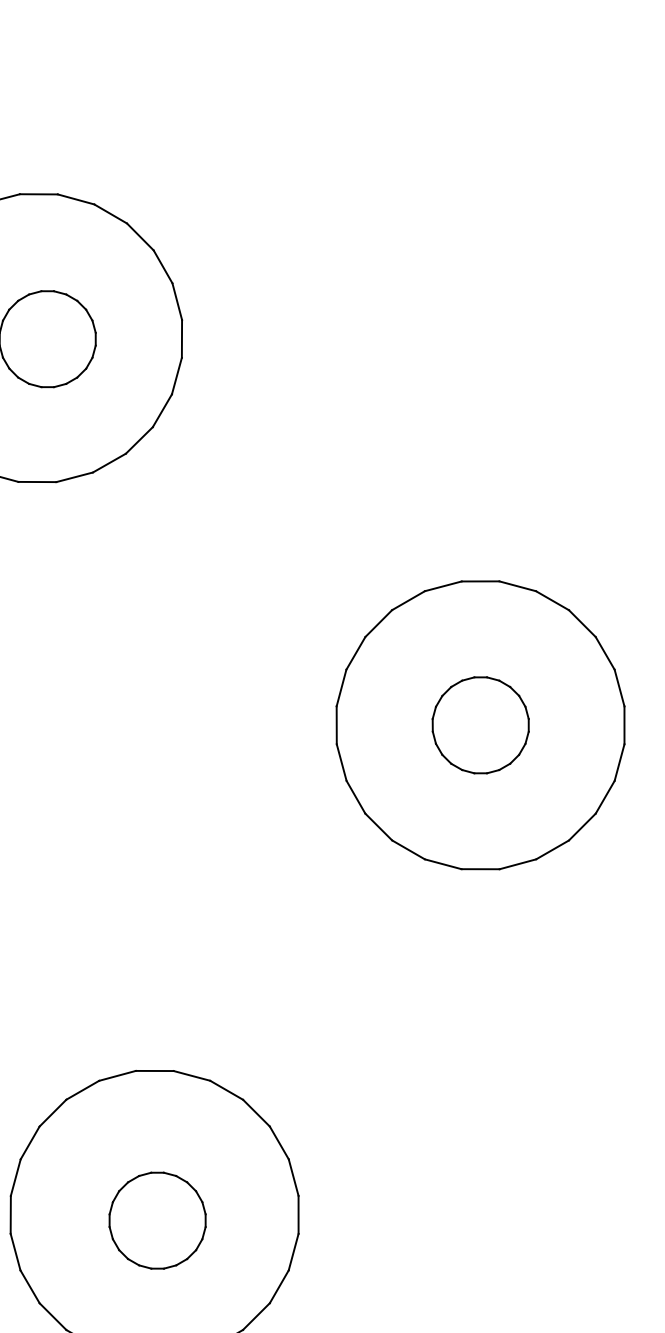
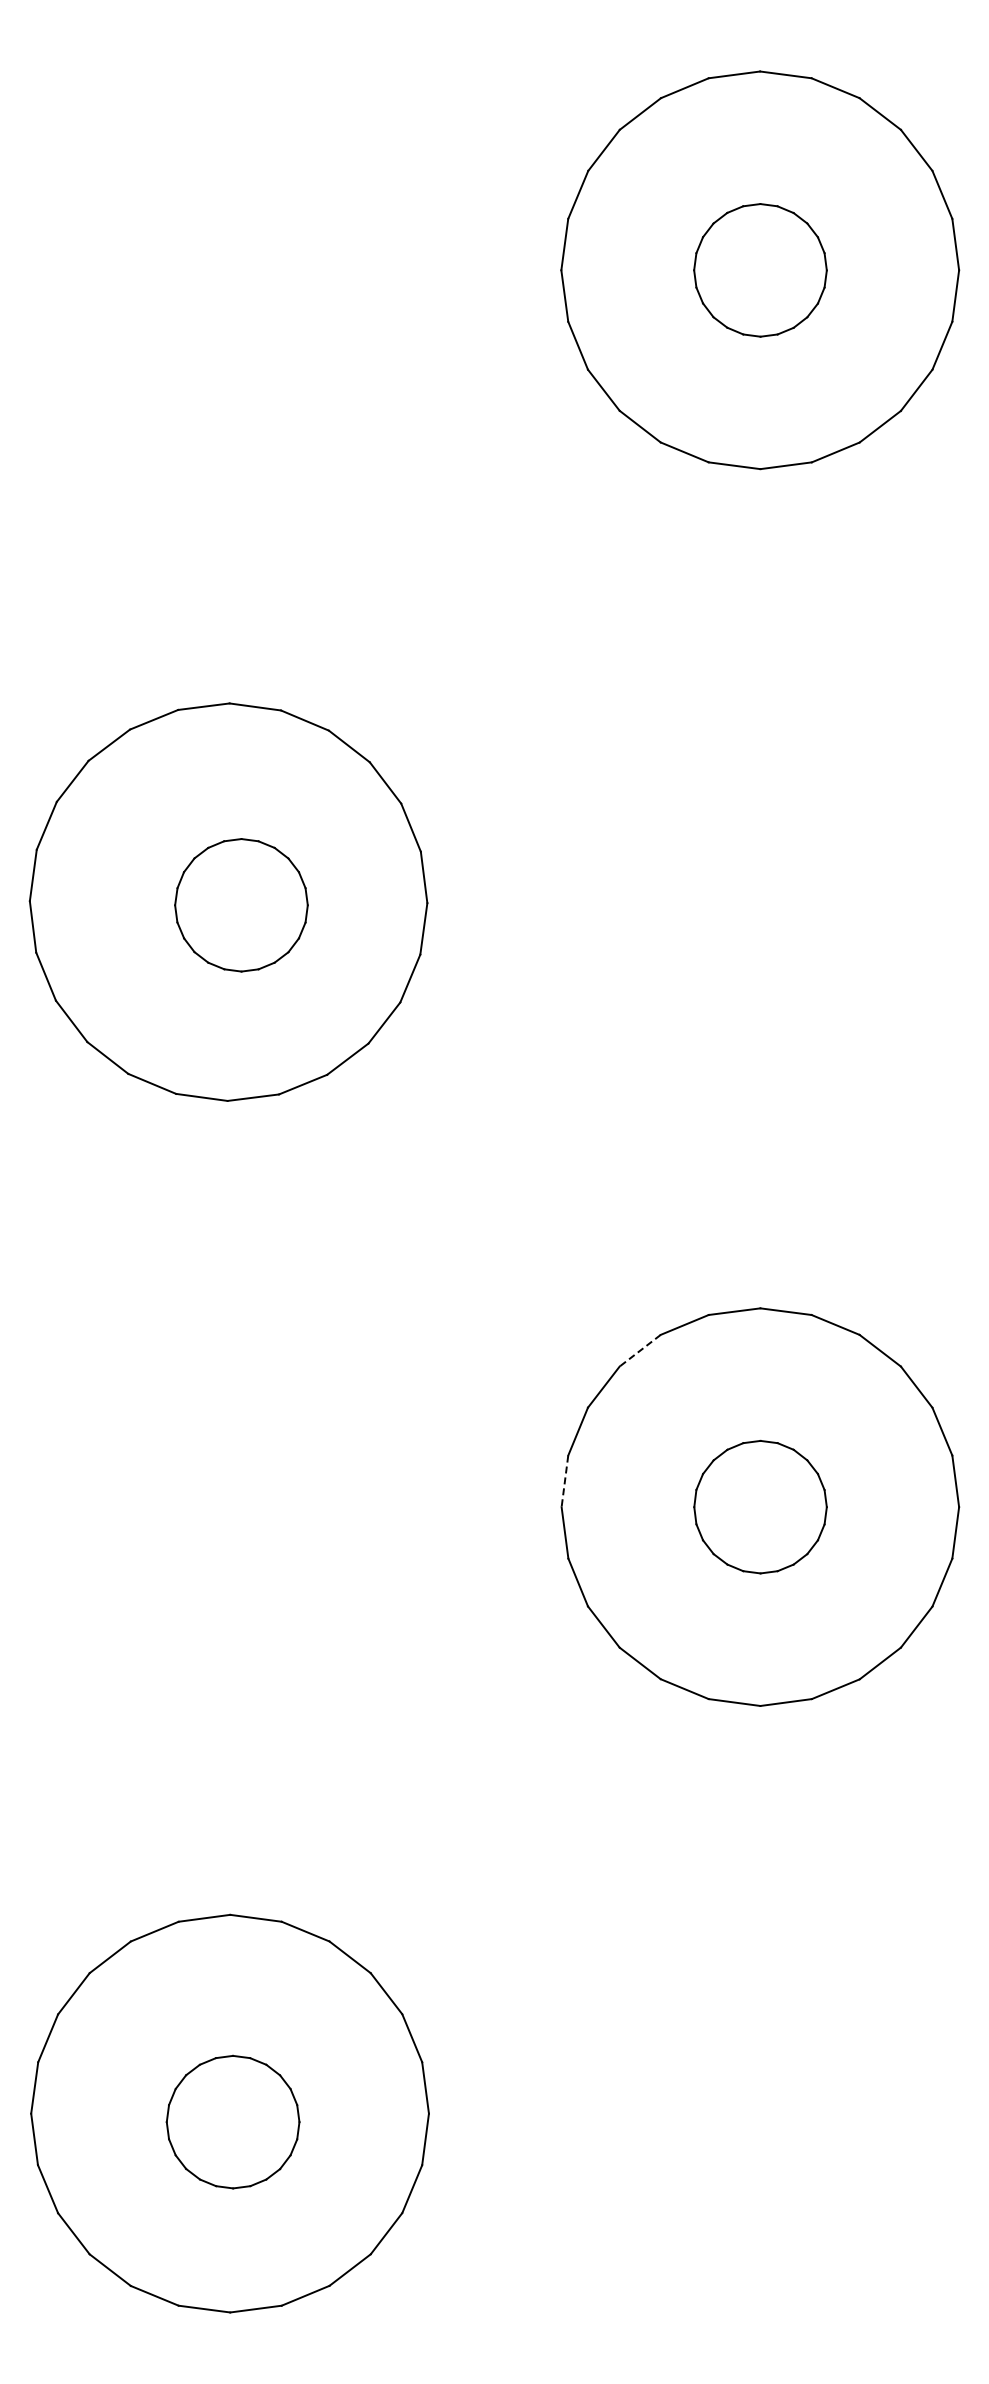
line: (378, 623) -> (640, 1350), solid -> dashed
line: (336, 725) -> (564, 1481), solid -> dashed

